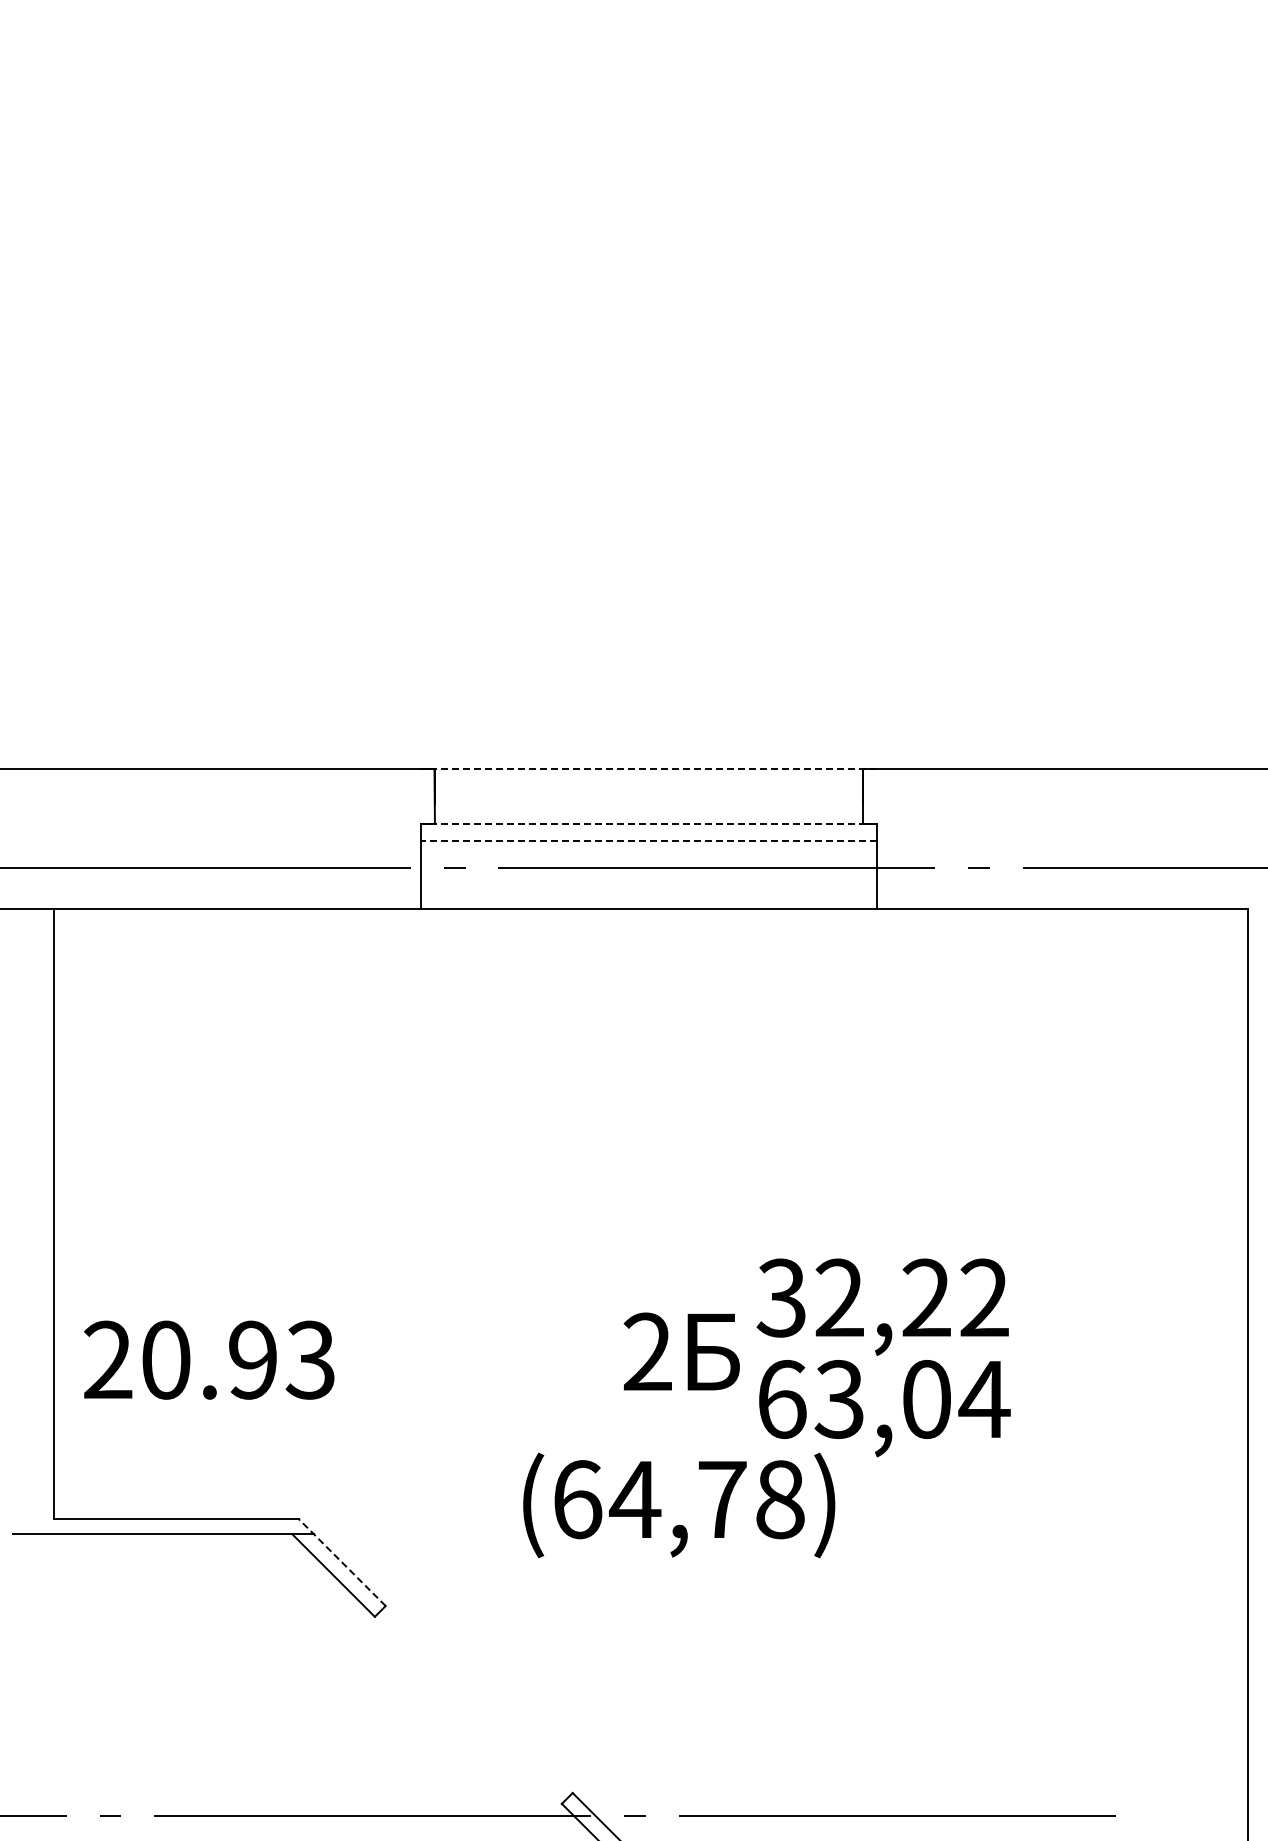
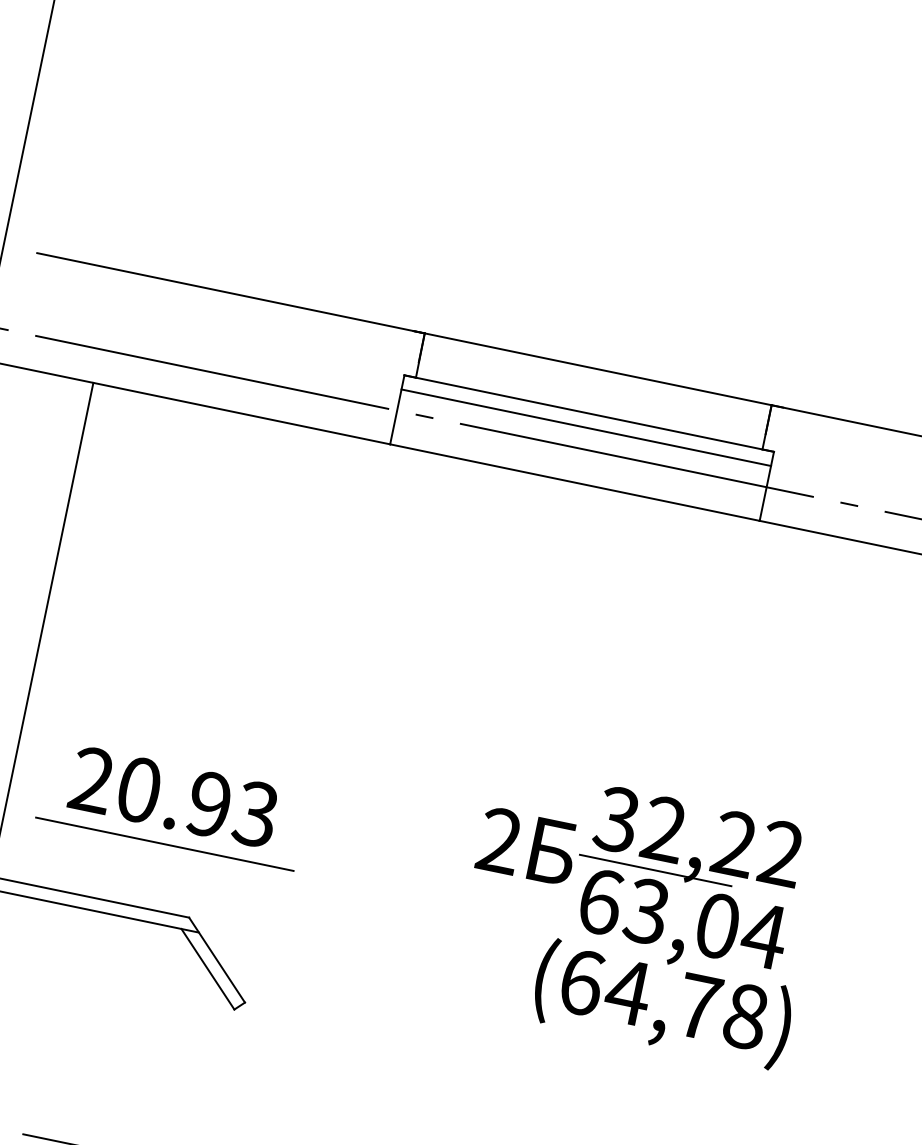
line: (648, 769) -> (598, 369), dashed -> solid
line: (648, 823) -> (588, 413), dashed -> solid
line: (648, 841) -> (585, 427), dashed -> solid
line: (839, 1348) -> (655, 870), added
text: (209, 1359) -> (174, 796), moved
line: (251, 1438) -> (164, 844), added
text: (679, 1505) -> (663, 1004), moved
line: (341, 1562) -> (216, 959), dashed -> solid

